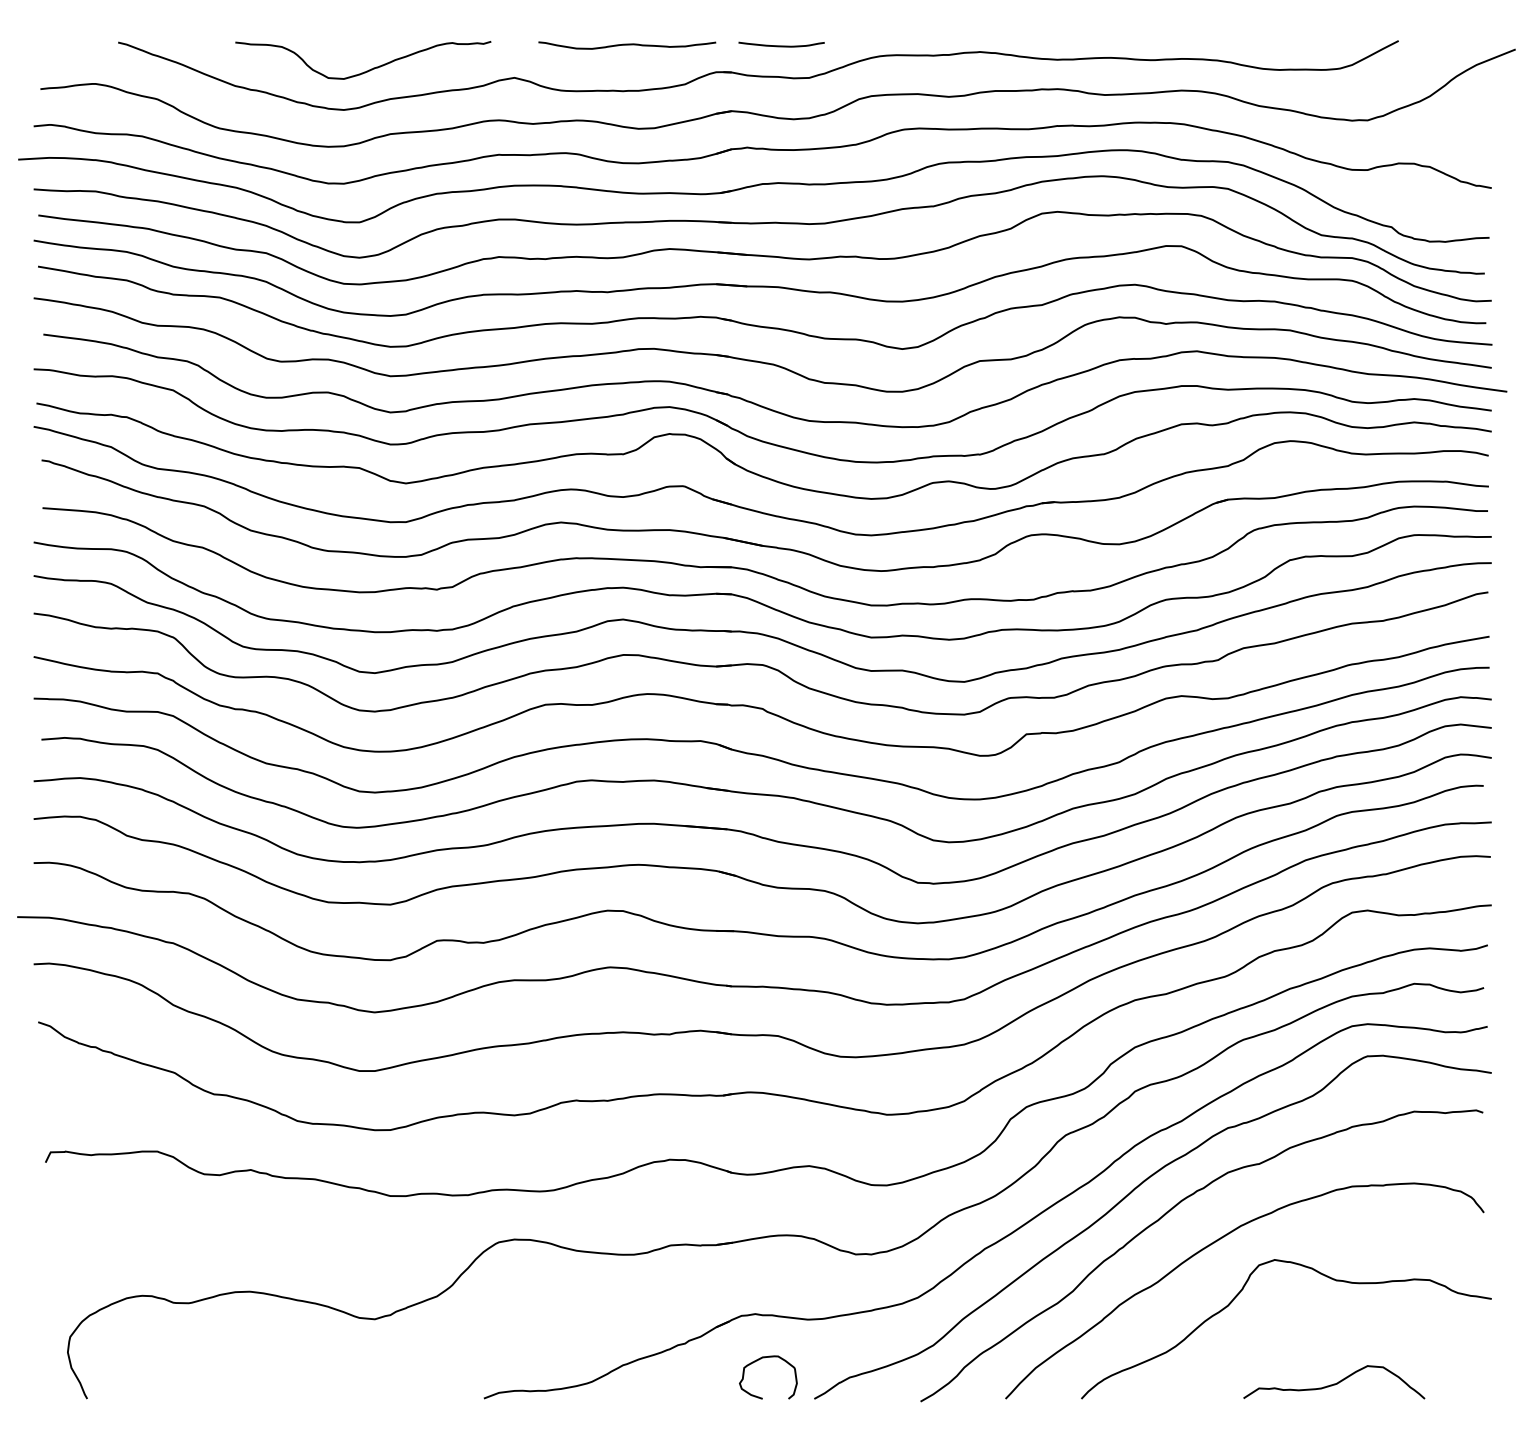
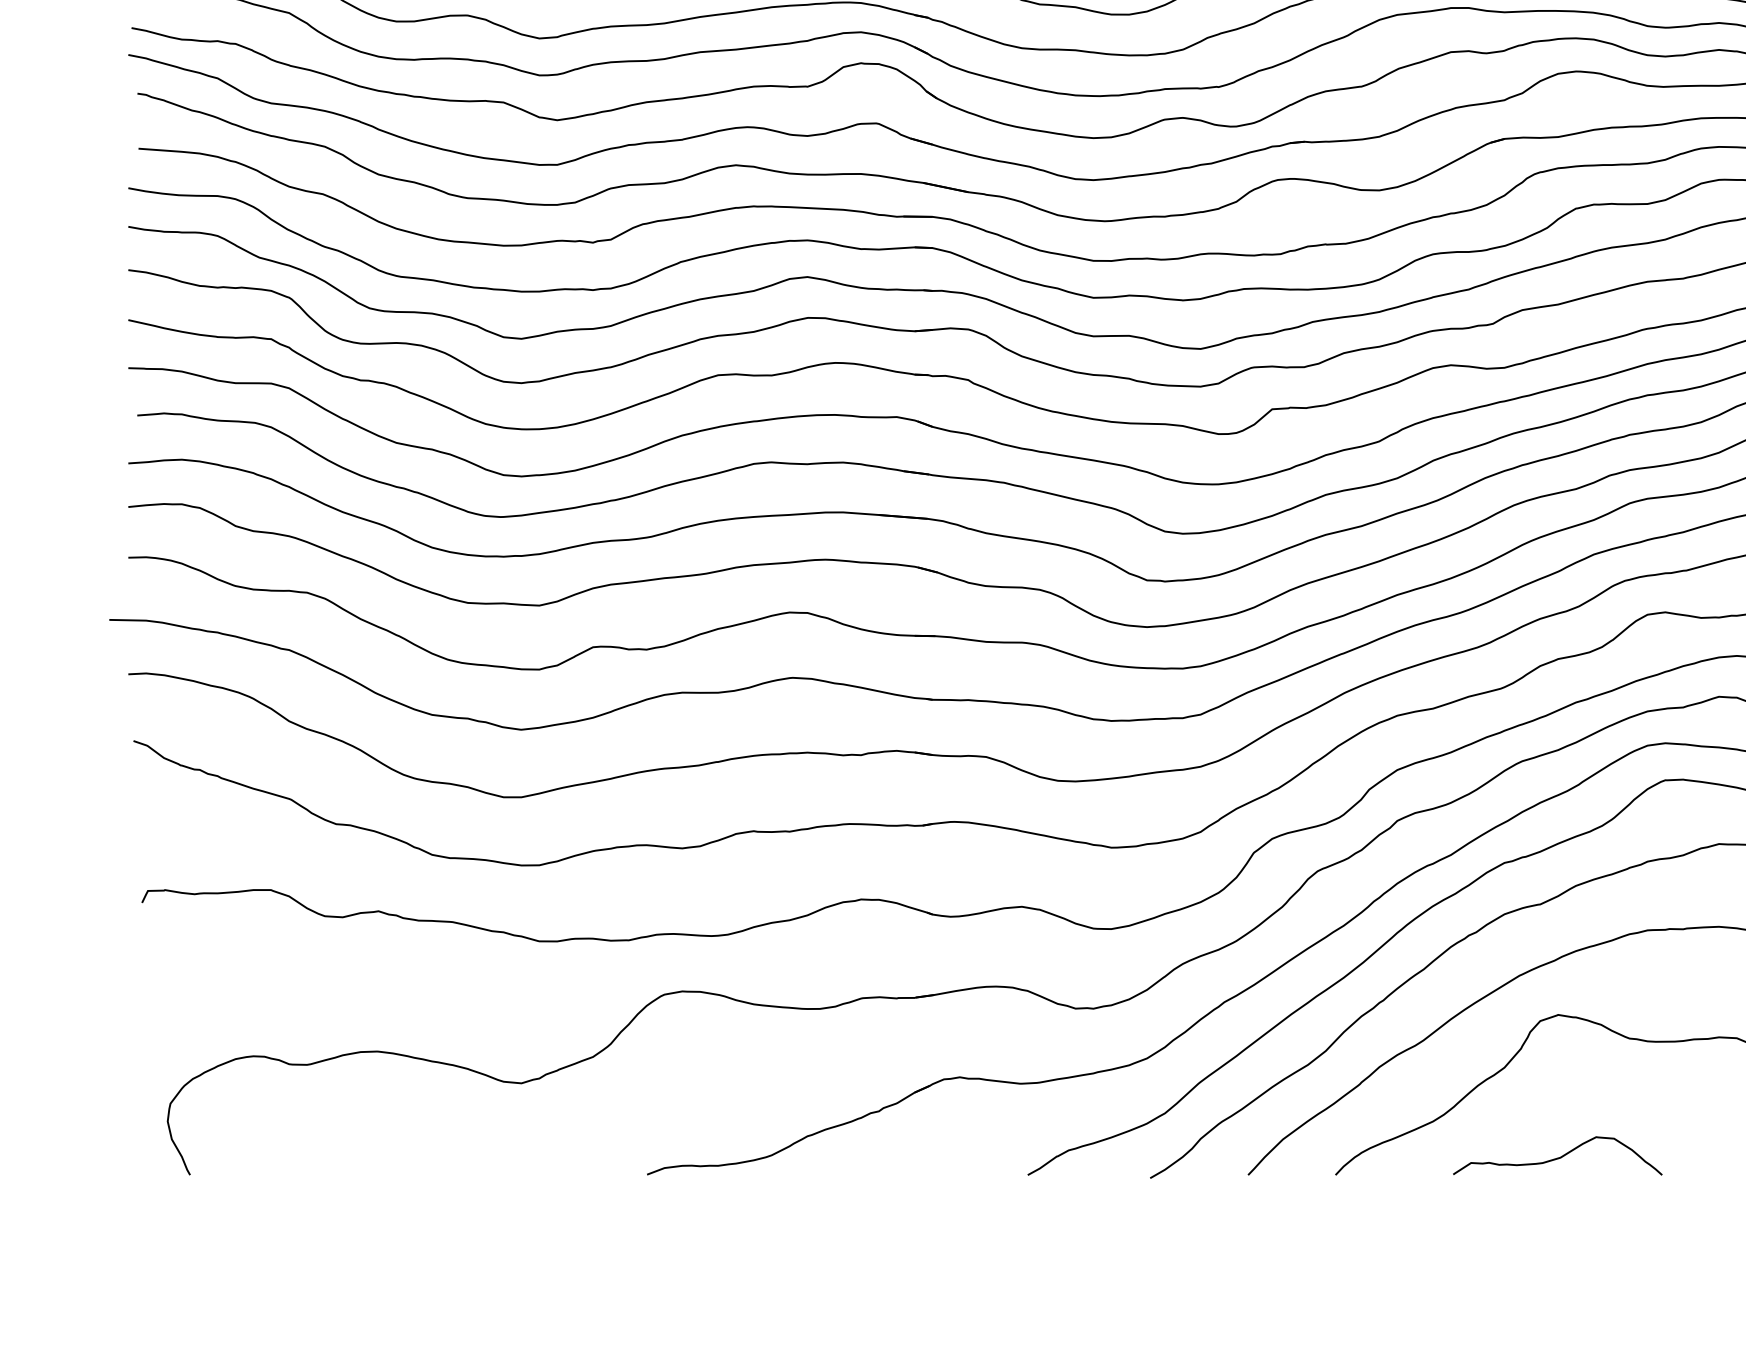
curve: (759, 1360) -> (964, 1130), removed
curve: (1334, 1383) -> (1558, 1157), moved

